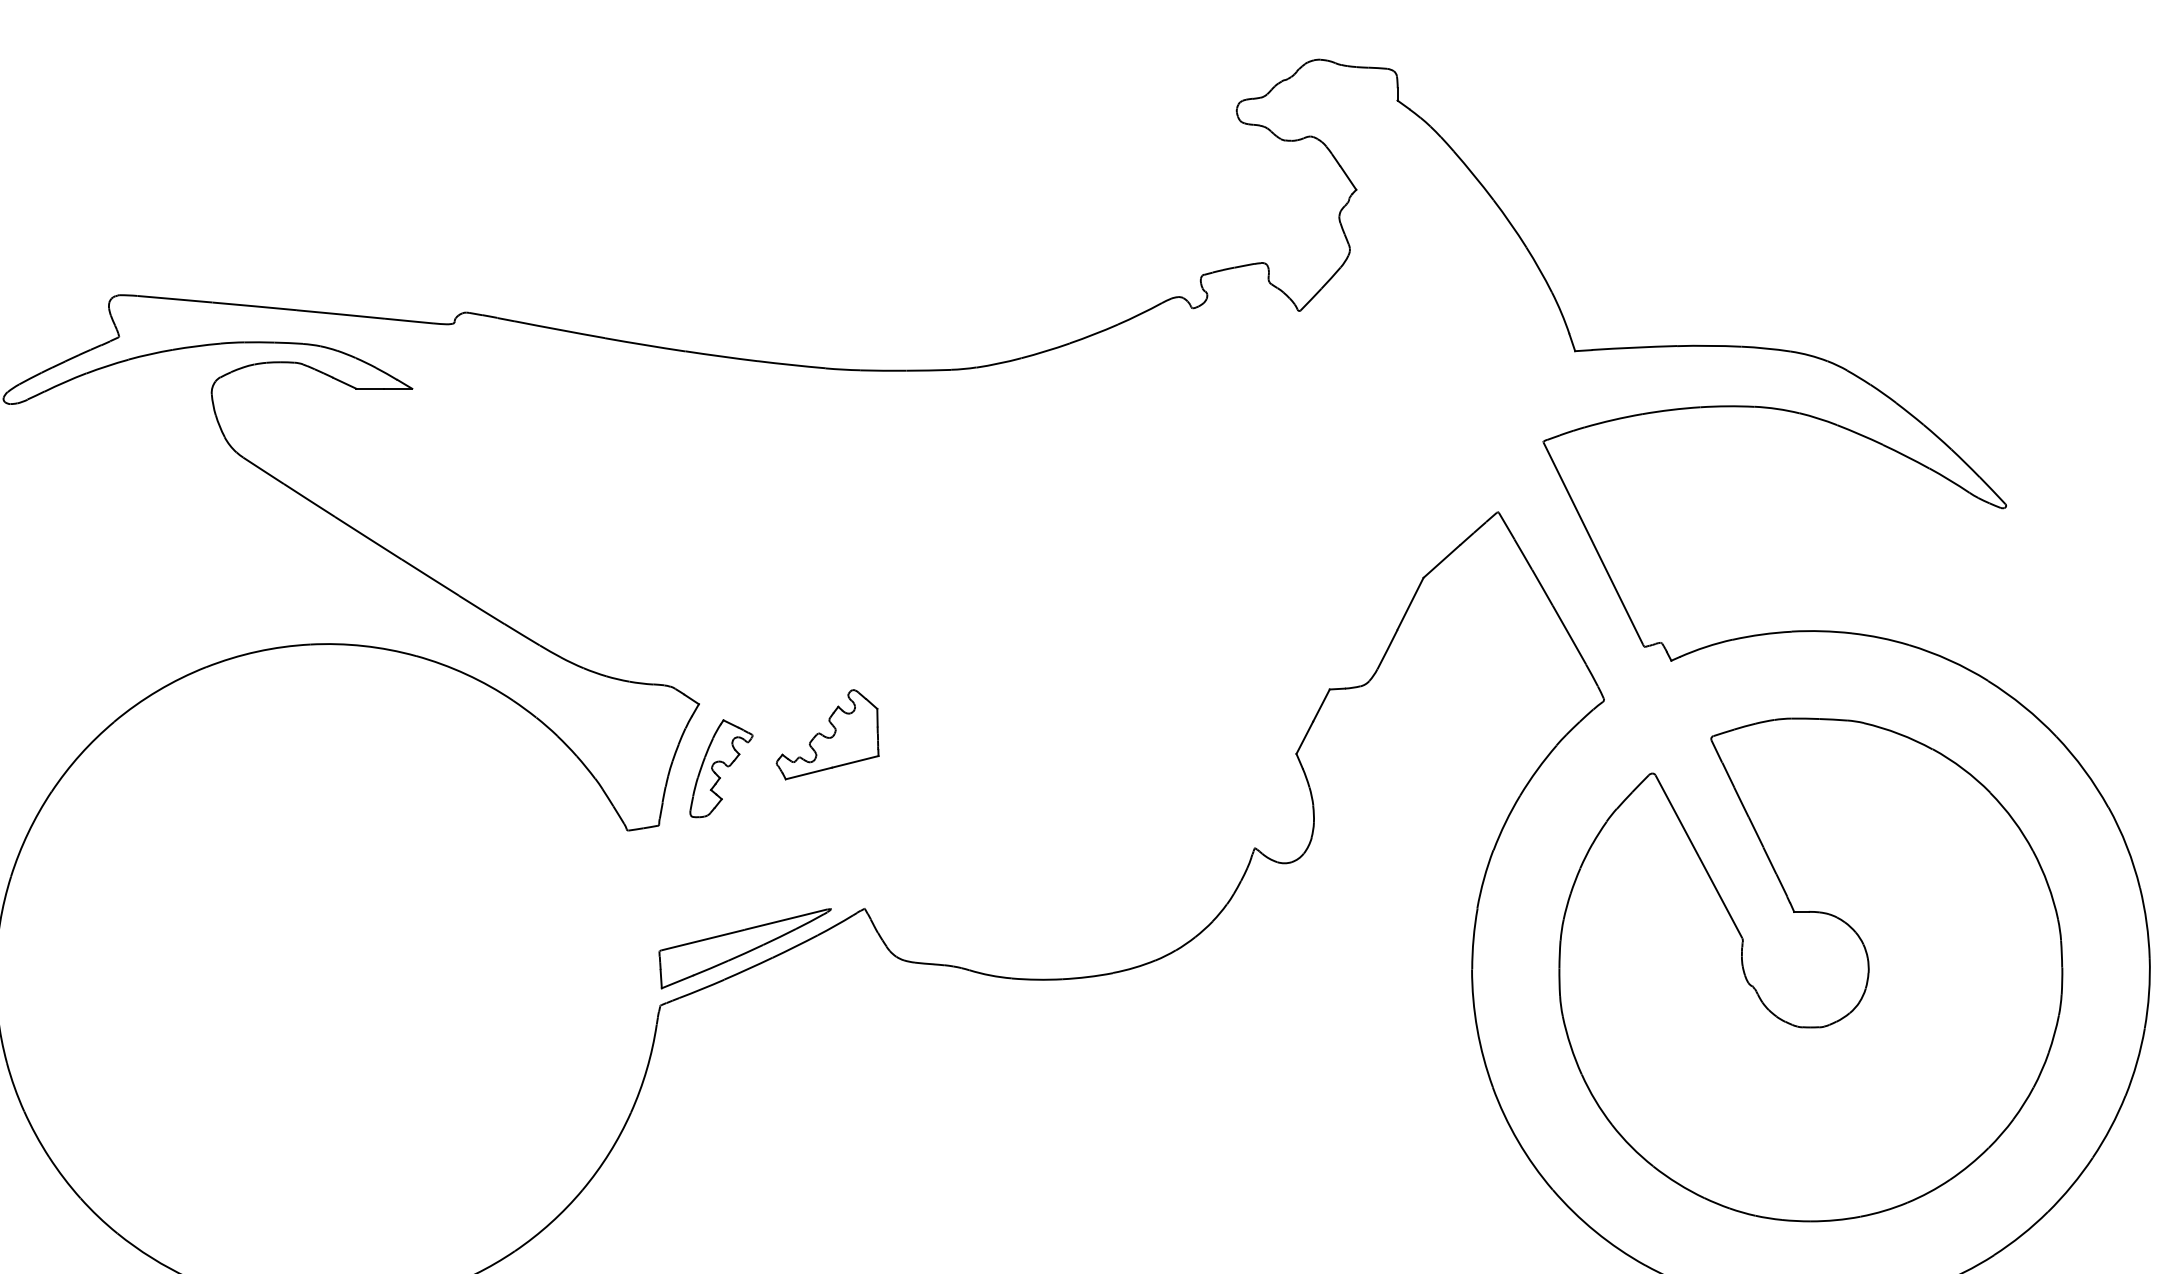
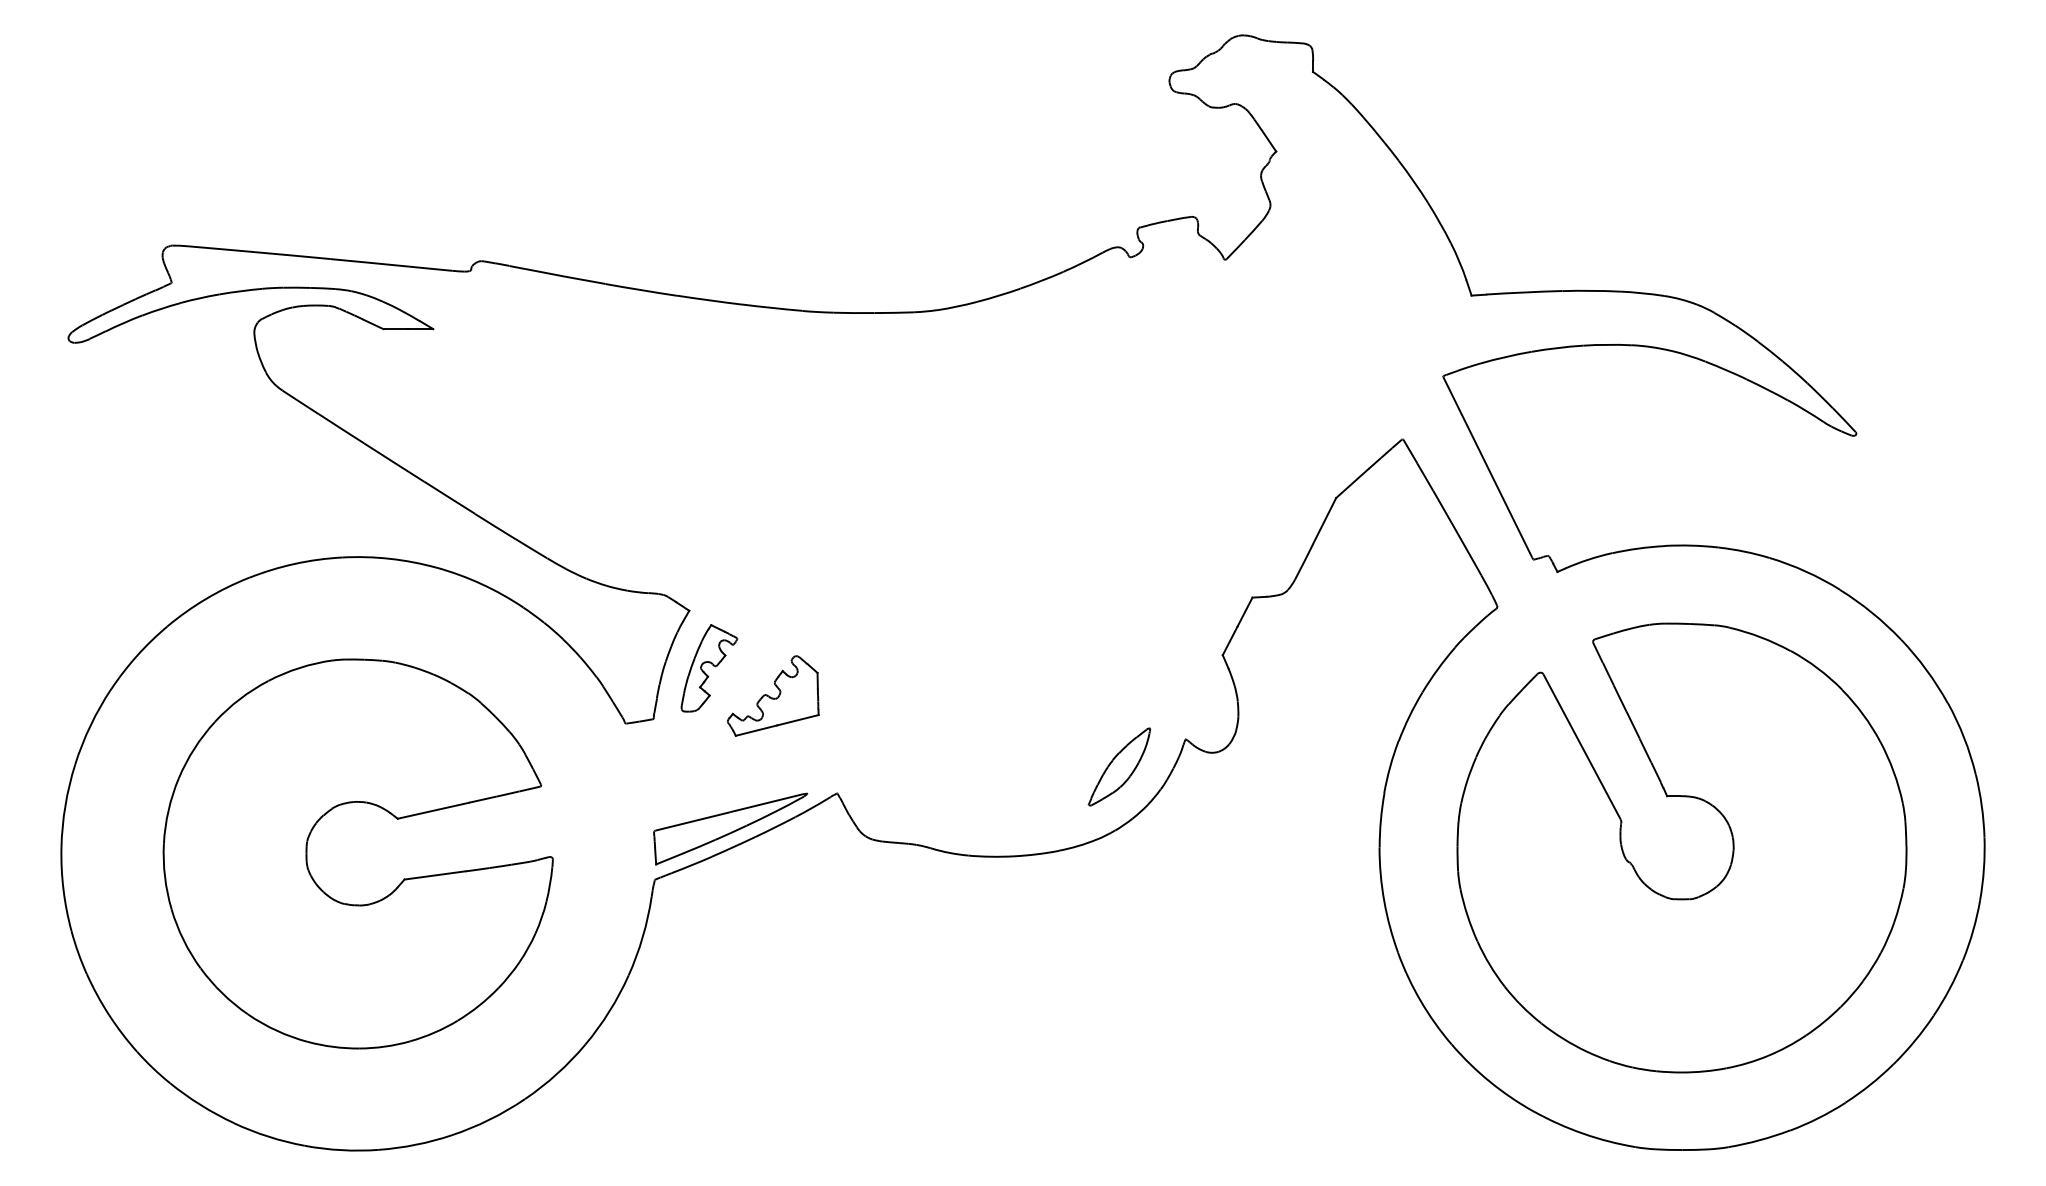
part: (826, 734) -> (772, 695), moved
part: (1180, 878) -> (1119, 766), added
part: (291, 933) -> (325, 815), added

